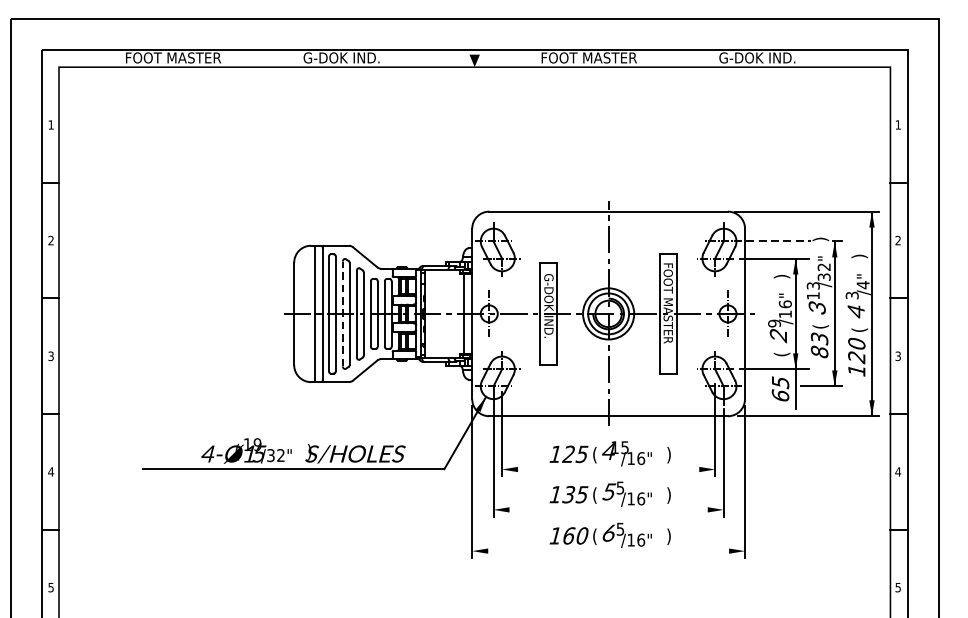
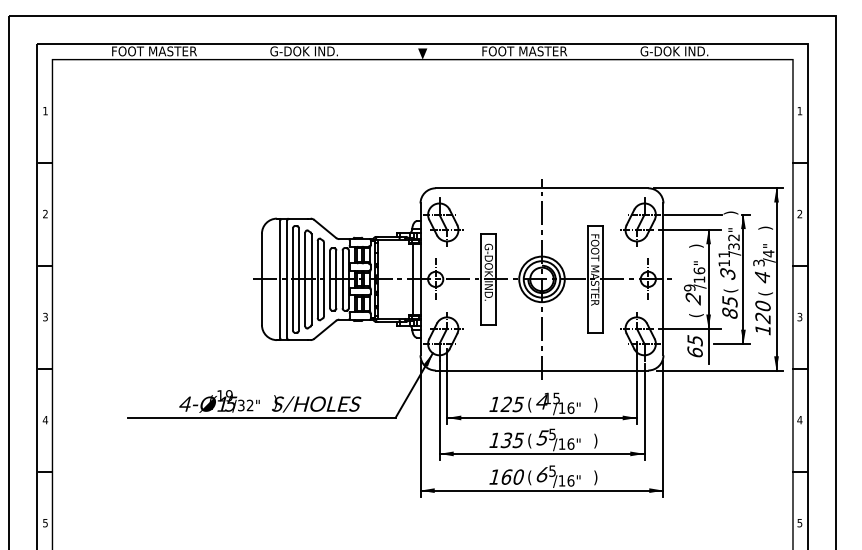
line: (778, 241) -> (693, 214), dashed -> solid
text: (813, 285) -> (724, 254), 13 -> 11
line: (343, 314) -> (305, 279), dashed -> solid
text: (819, 337) -> (729, 300), 83 -> 85
line: (608, 468) -> (541, 417), added
line: (608, 509) -> (541, 453), added
line: (608, 550) -> (541, 490), added

